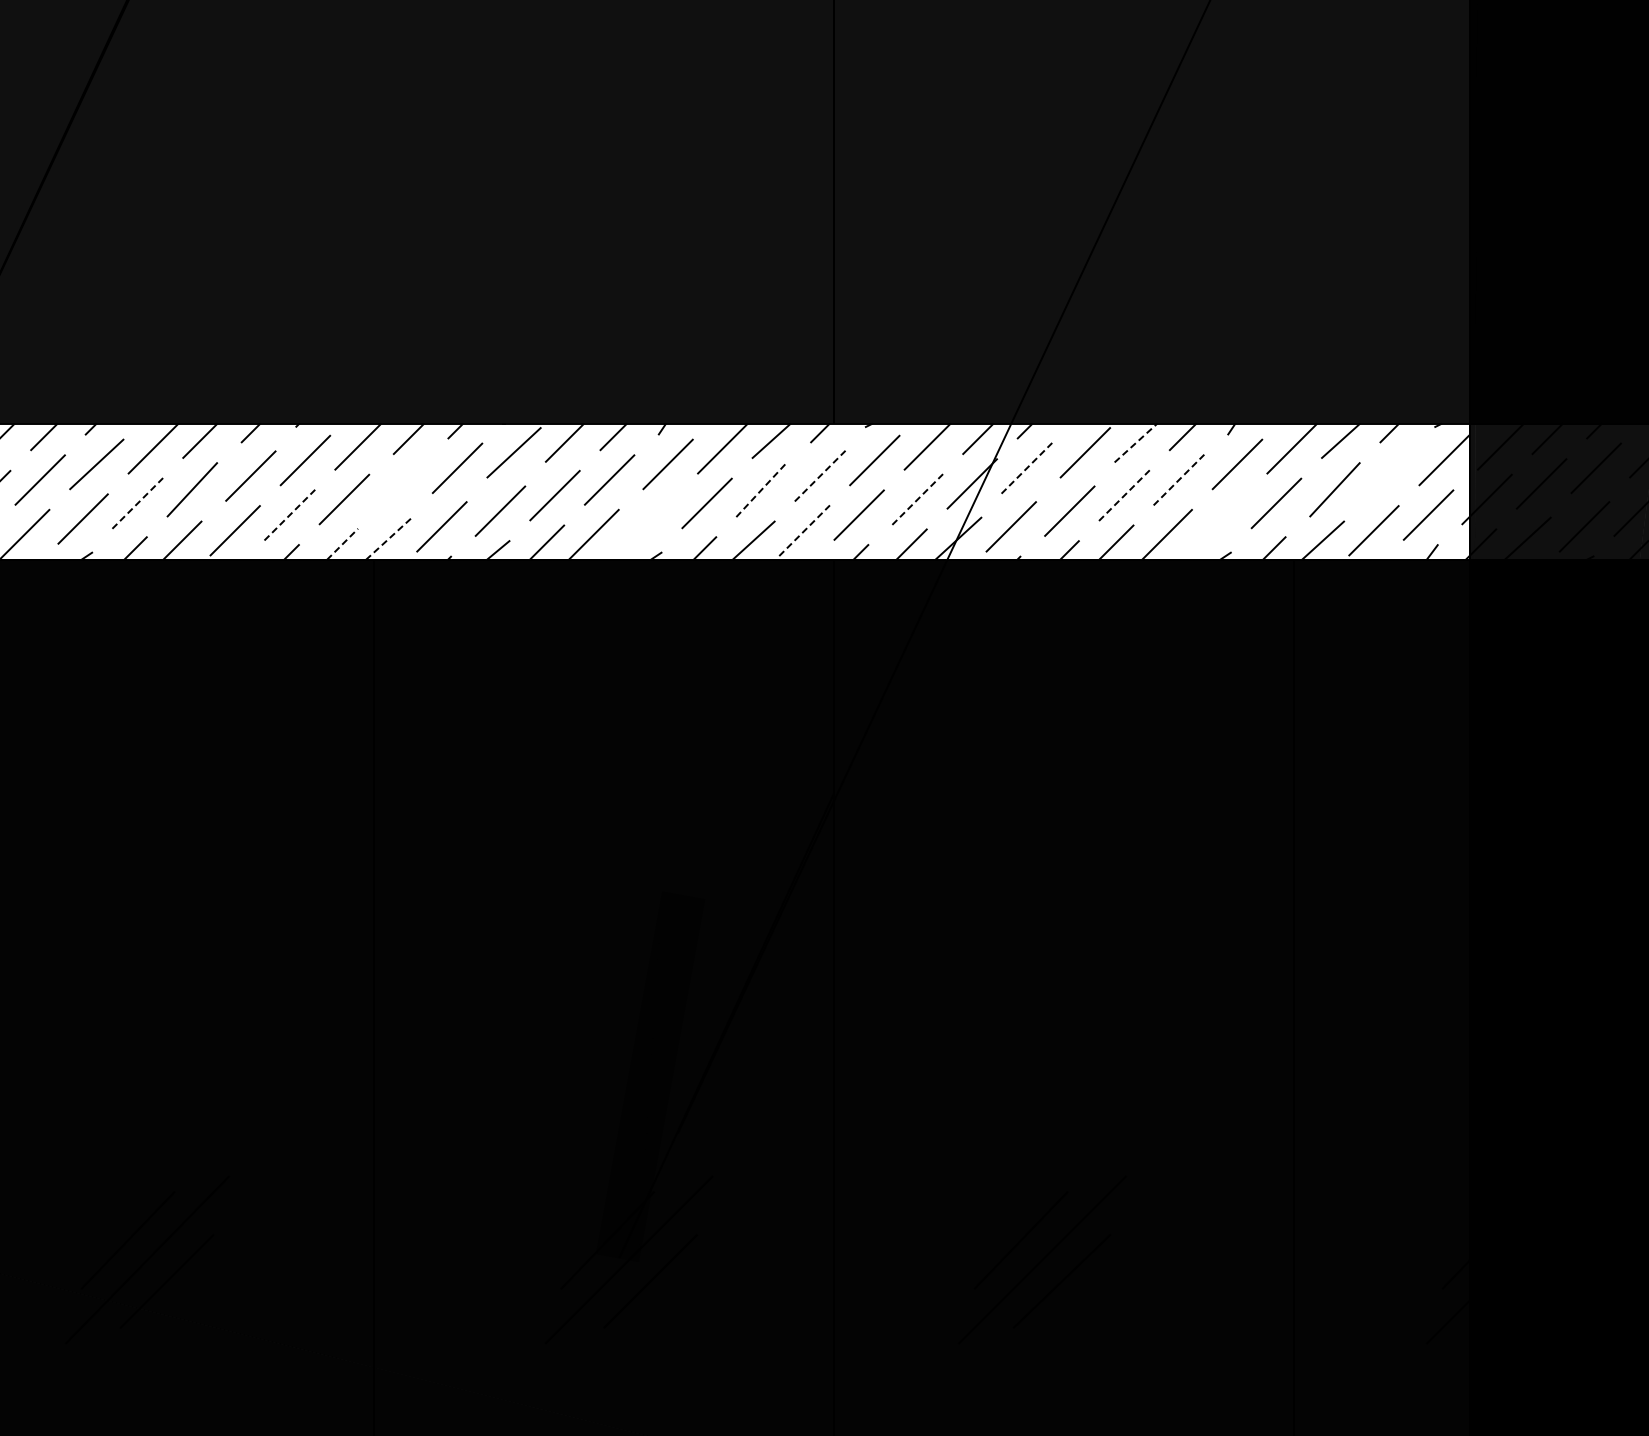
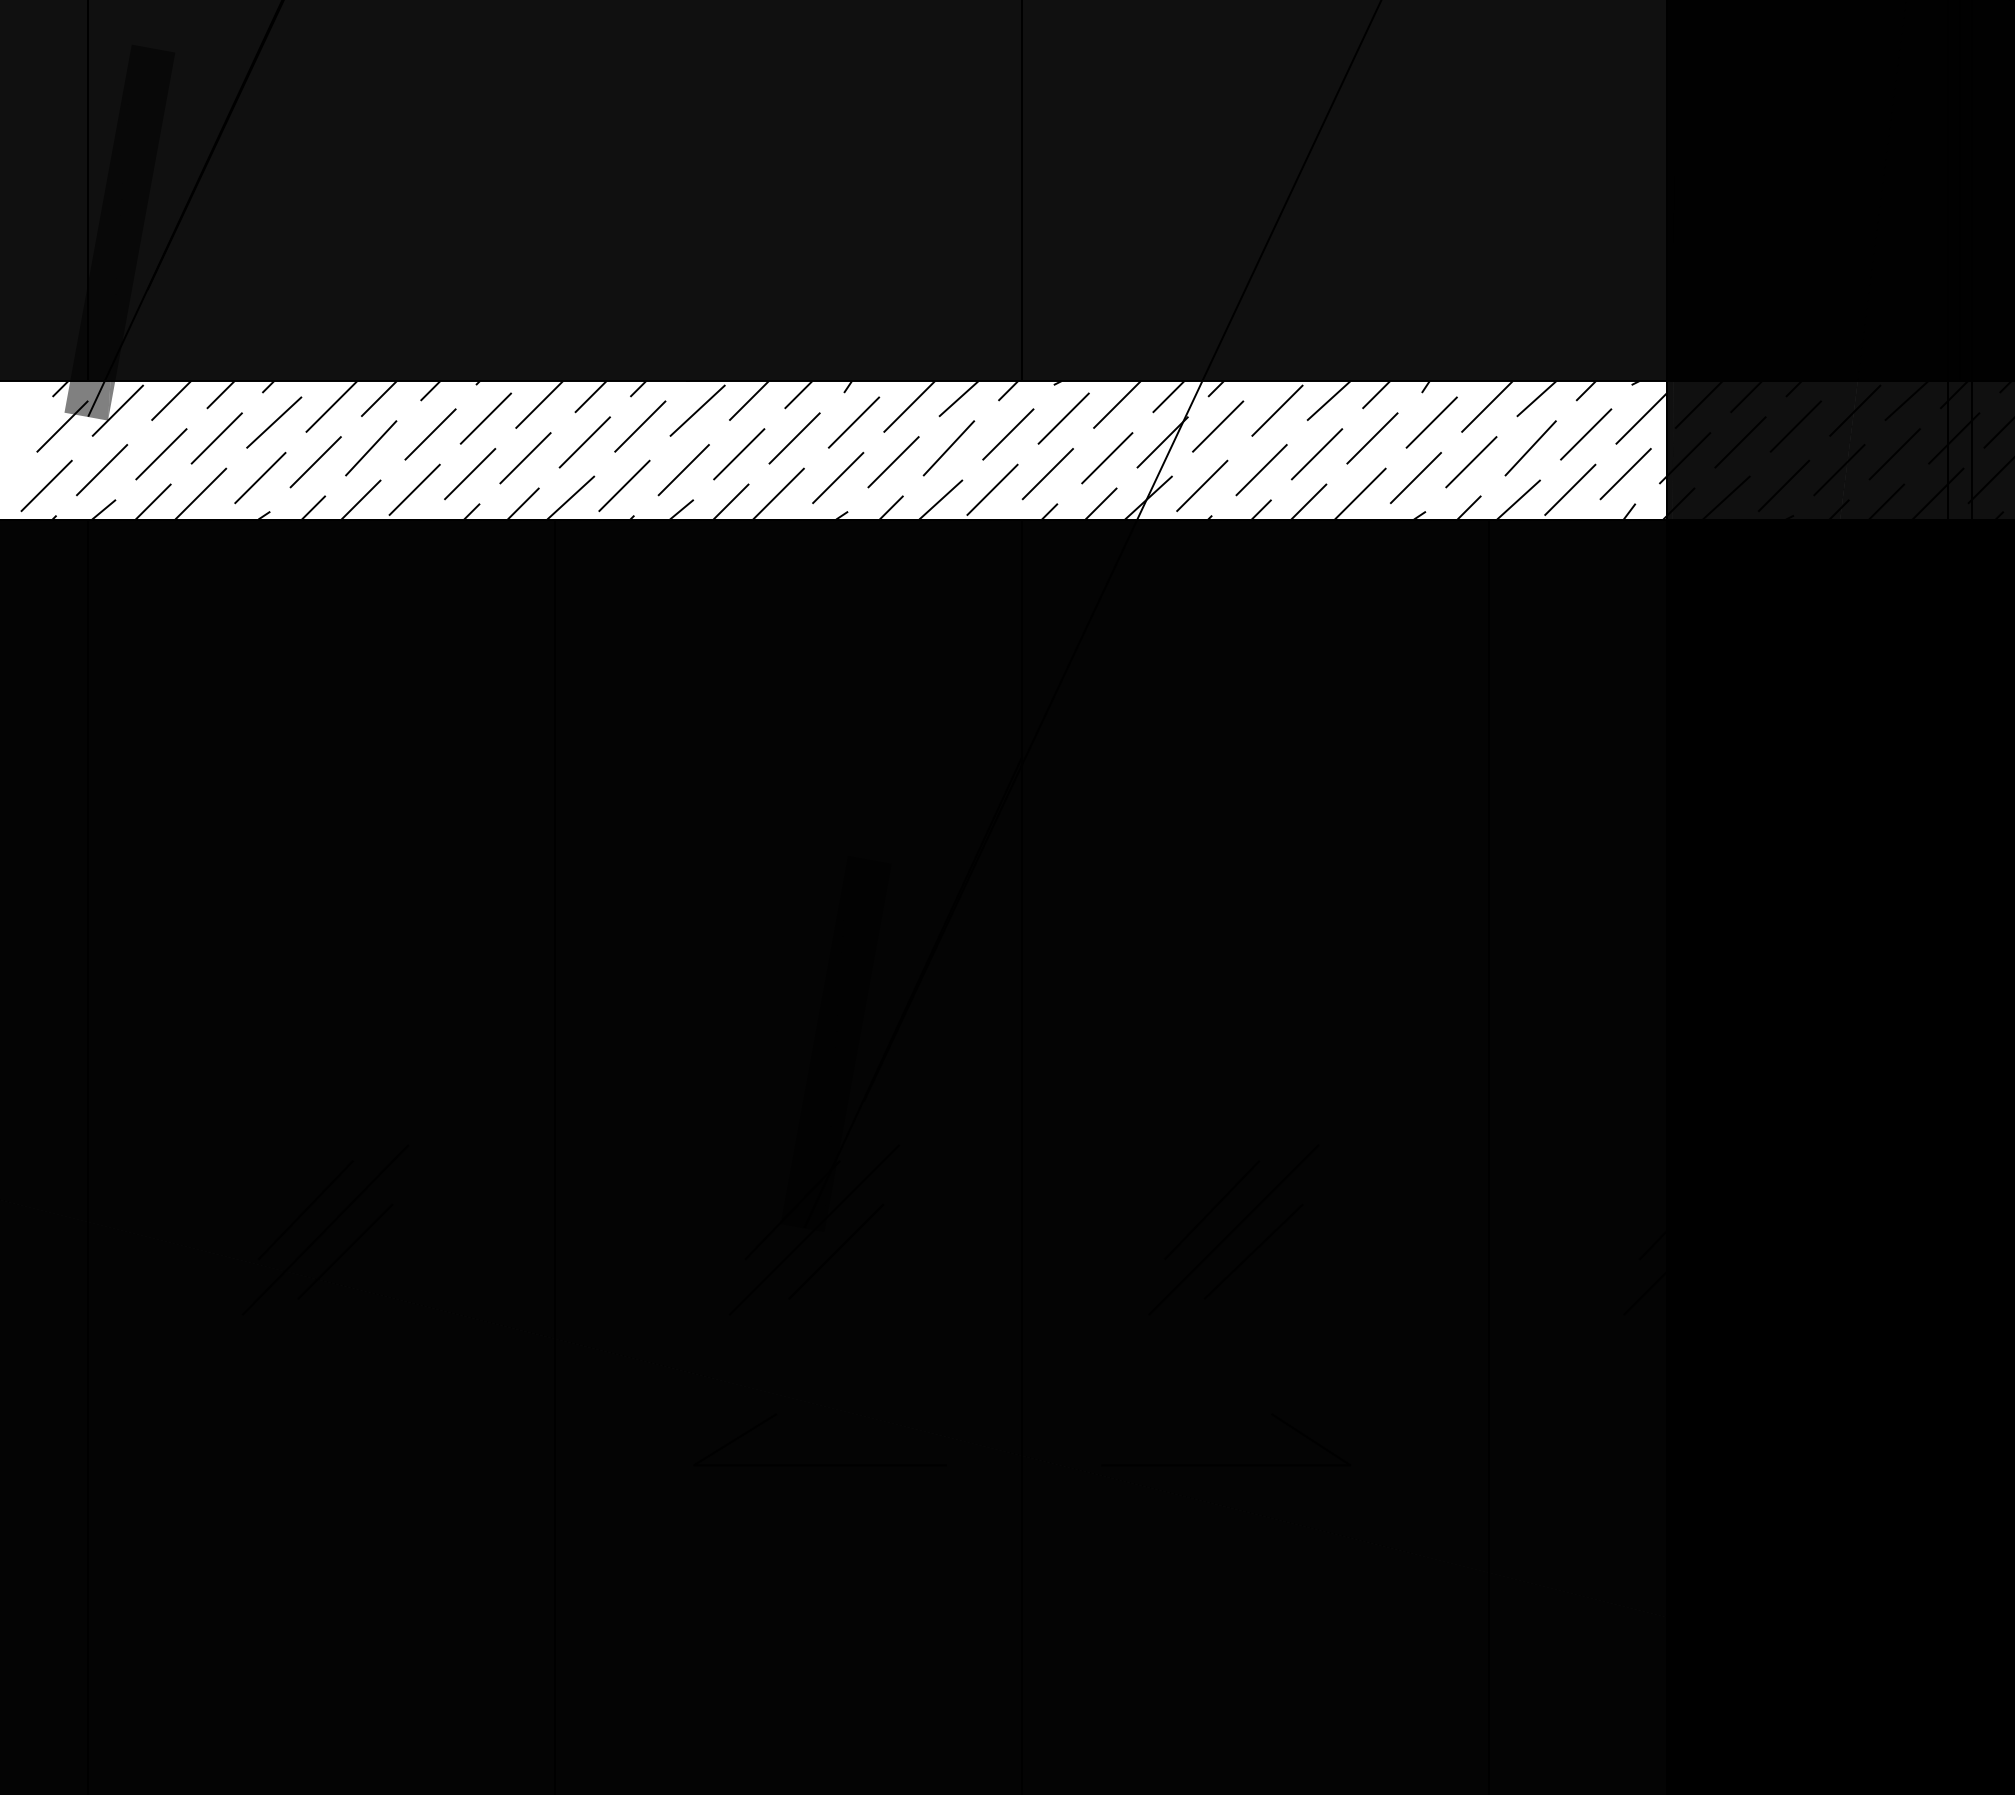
line: (1136, 442) -> (1329, 400), dashed -> solid
line: (1027, 468) -> (1218, 426), dashed -> solid
line: (820, 476) -> (1008, 434), dashed -> solid
line: (1389, 476) -> (1586, 434), added
line: (1179, 480) -> (1372, 438), dashed -> solid
line: (402, 484) -> (584, 442), added
line: (761, 489) -> (948, 448), dashed -> solid
line: (1124, 494) -> (1317, 453), dashed -> solid
line: (917, 498) -> (1107, 457), dashed -> solid
line: (138, 502) -> (316, 461), dashed -> solid
line: (290, 514) -> (470, 473), dashed -> solid
line: (652, 518) -> (838, 477), added
line: (1221, 518) -> (1415, 477), added
line: (804, 530) -> (992, 489), dashed -> solid
line: (389, 538) -> (571, 497), dashed -> solid
line: (342, 544) -> (523, 503), dashed -> solid

